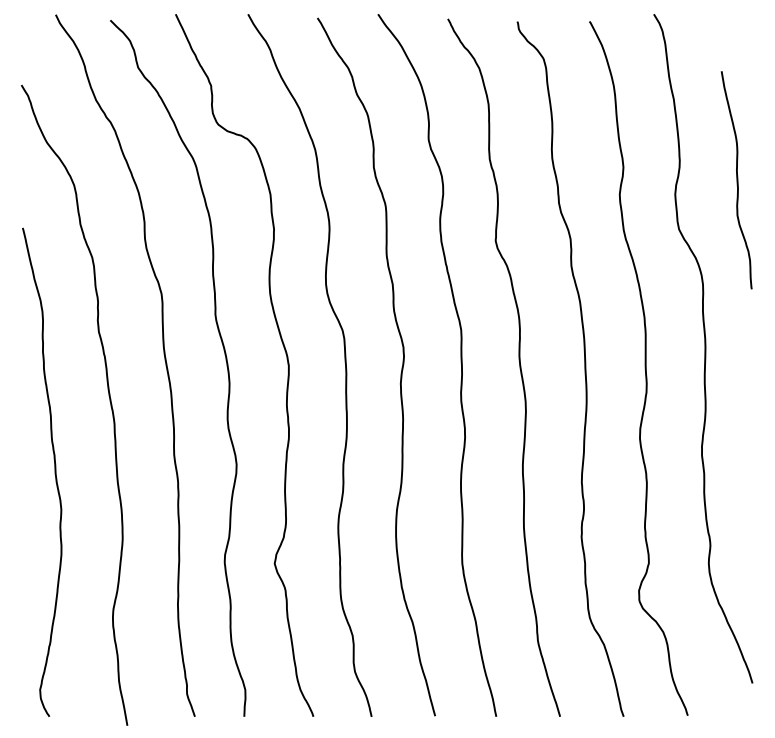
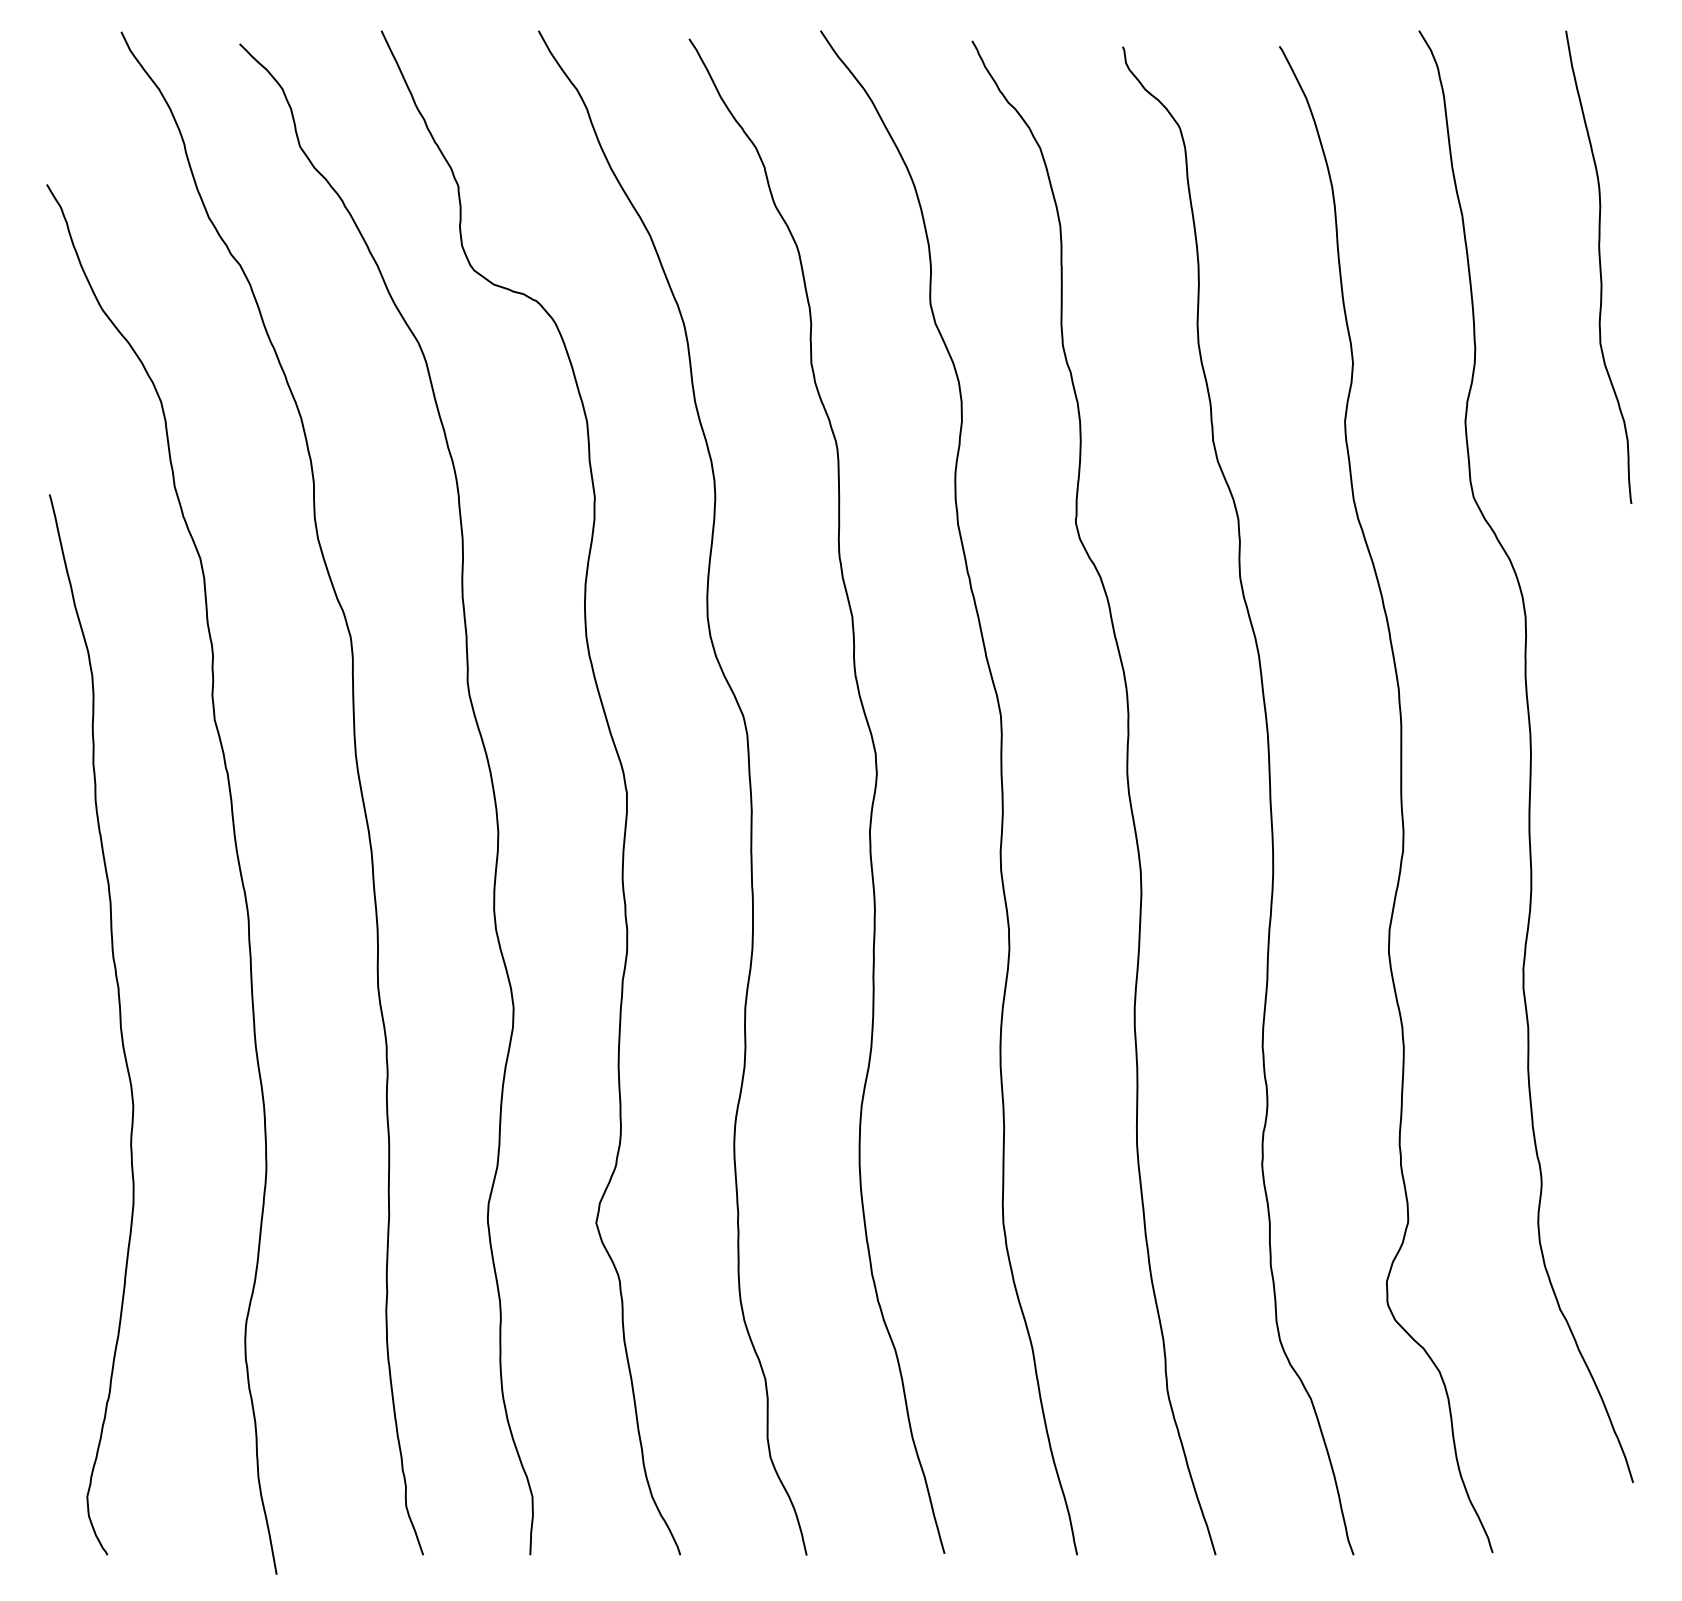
curve: (736, 180) -> (1598, 267), moved

